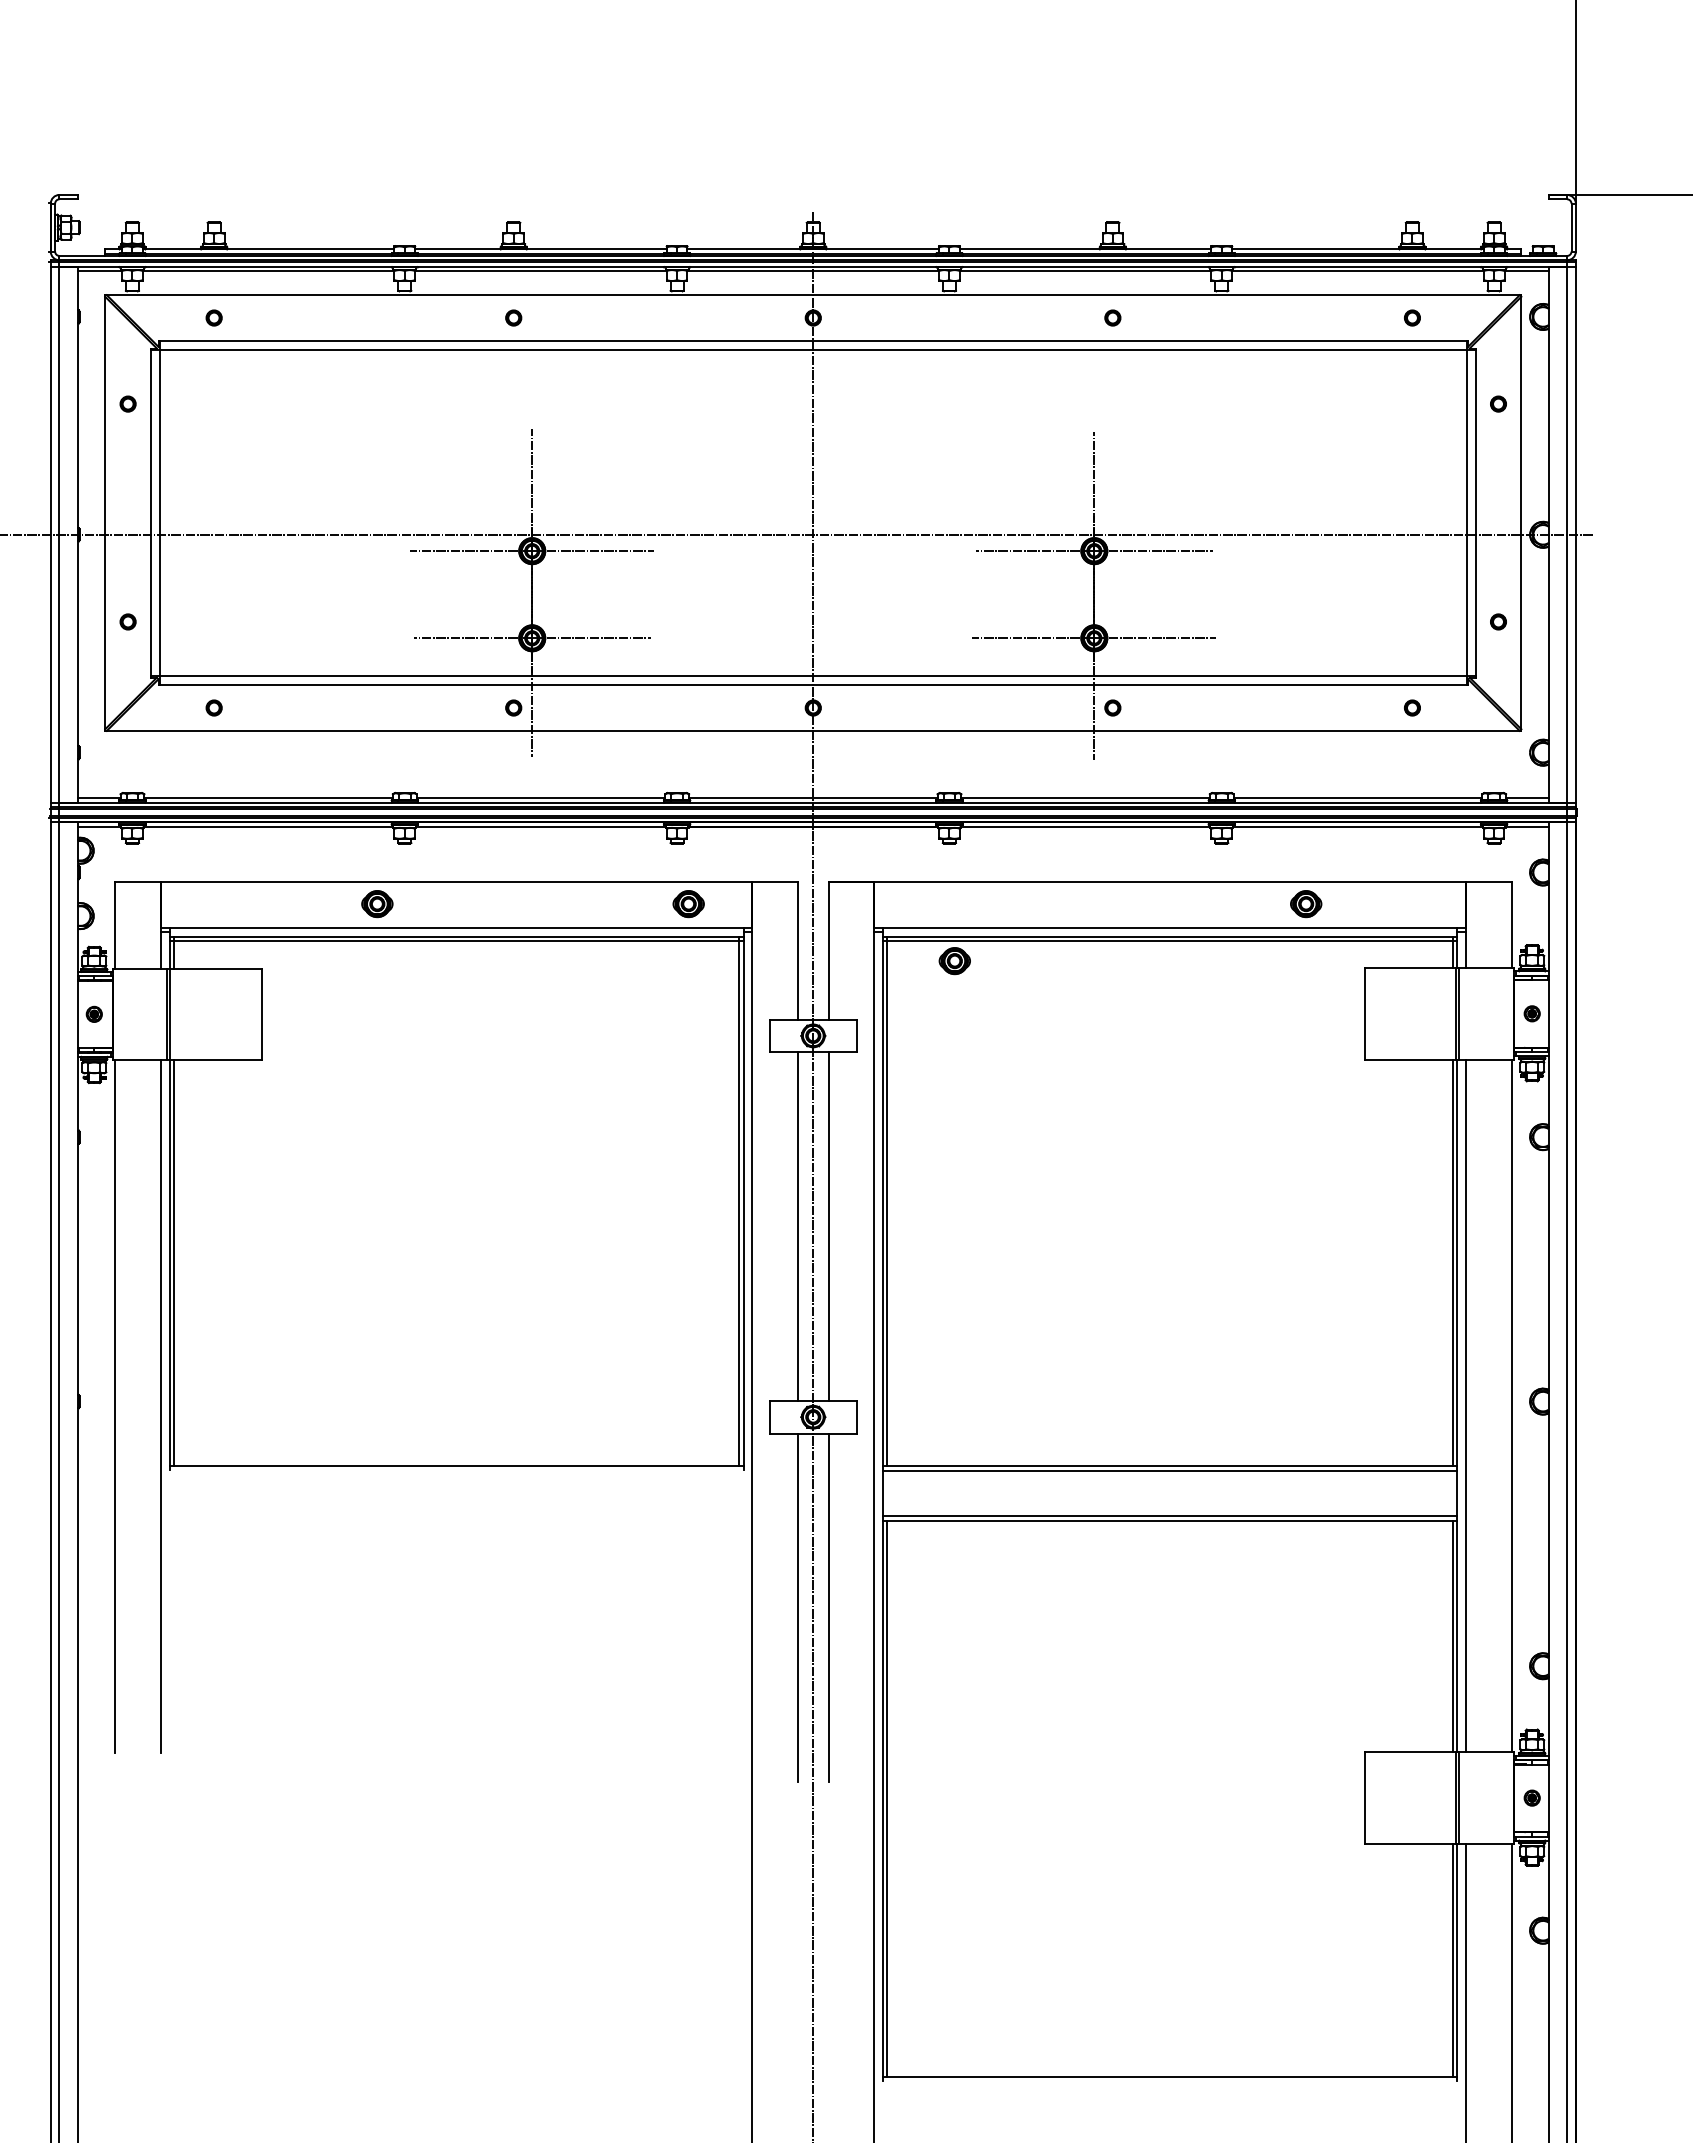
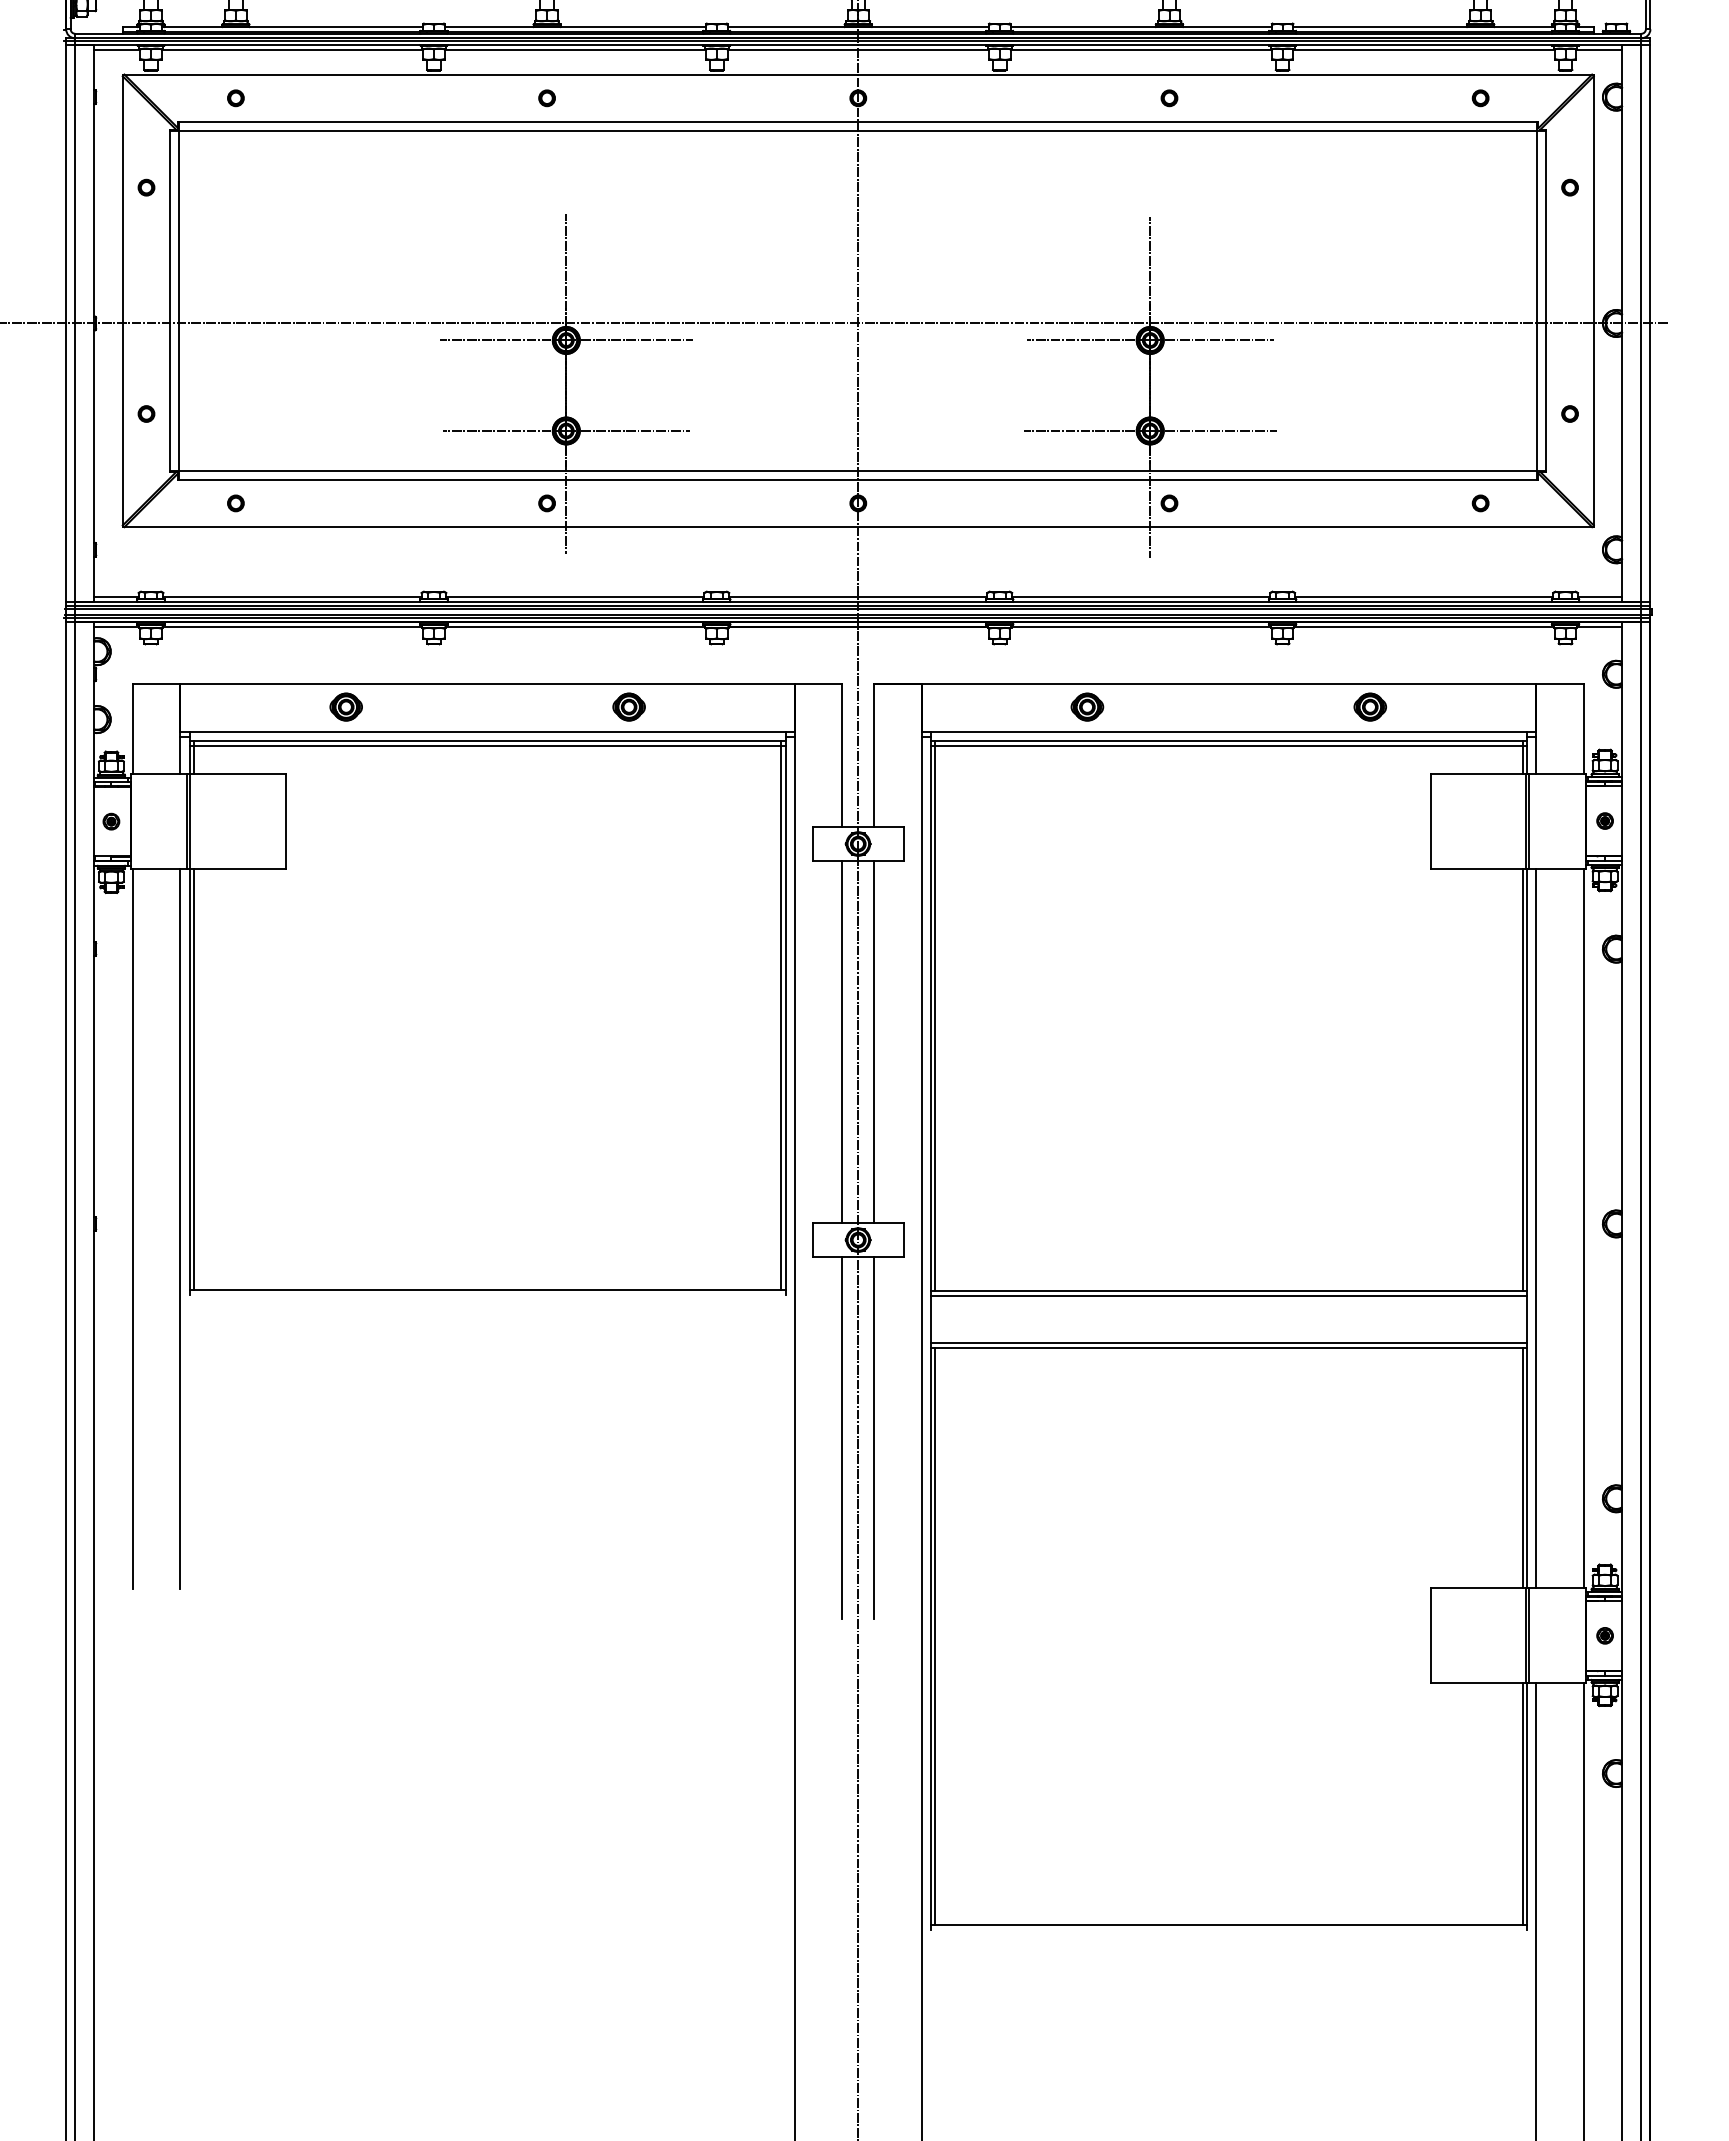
part: (377, 904) -> (346, 707), moved
part: (688, 904) -> (628, 707), moved
part: (954, 961) -> (1087, 707), moved

